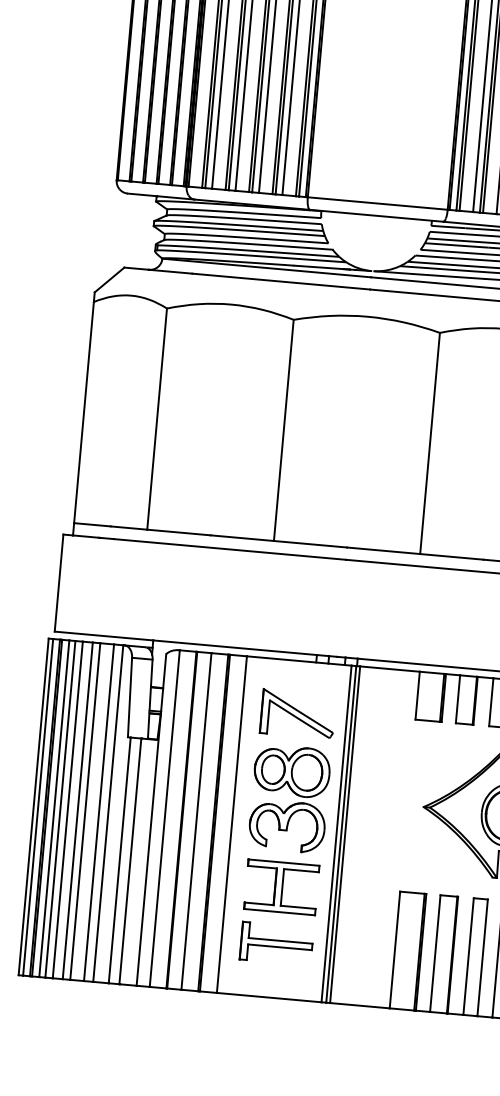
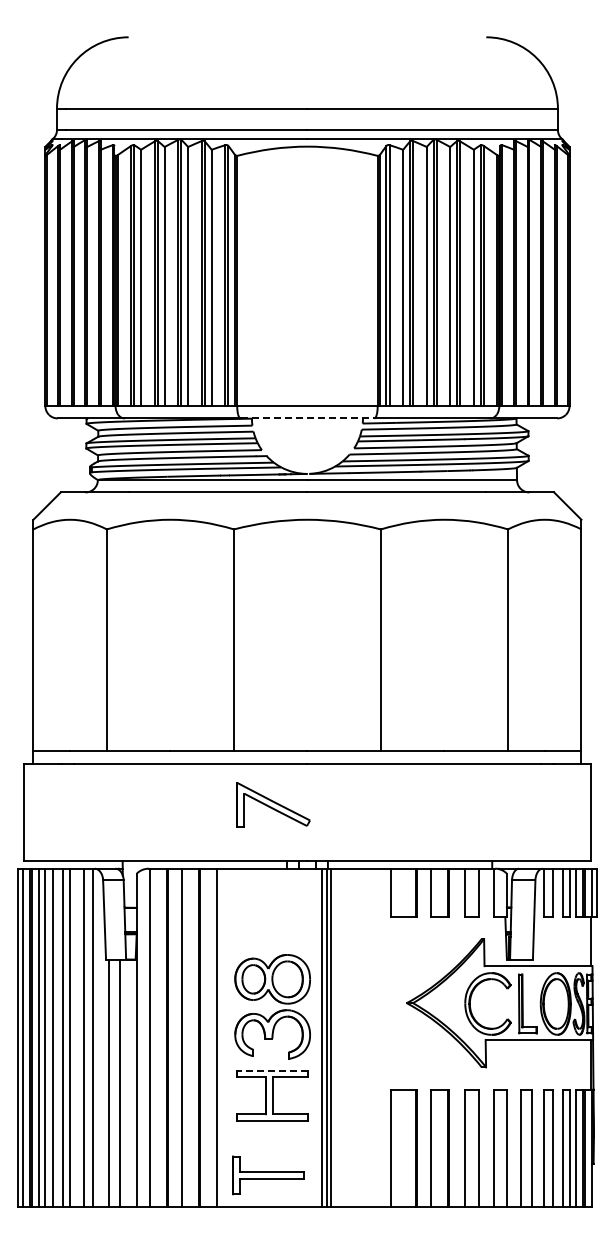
line: (376, 215) -> (307, 418), solid -> dashed
part: (298, 713) -> (273, 804), moved
line: (283, 862) -> (272, 1070), solid -> dashed
part: (276, 943) -> (268, 1175), moved

